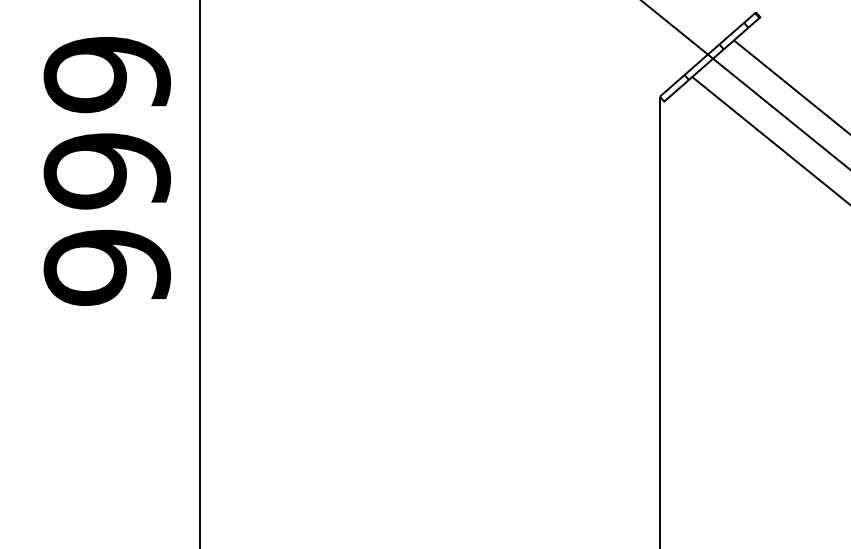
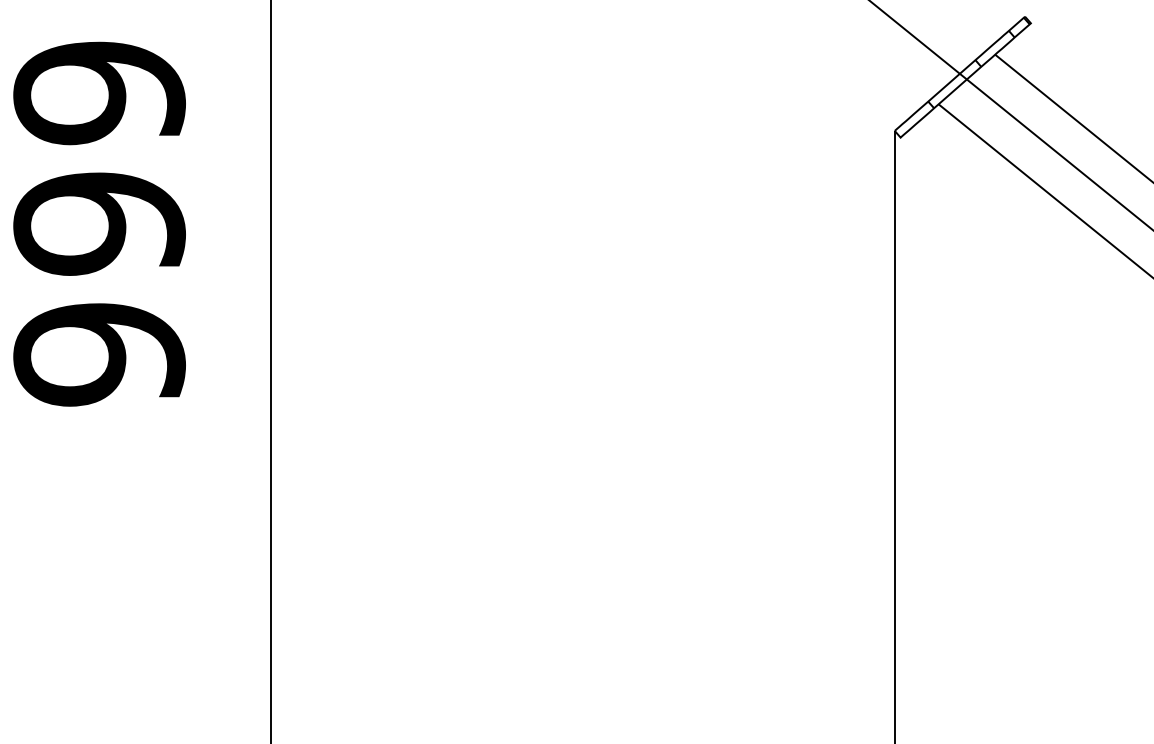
text: (106, 171) -> (98, 224), moved

